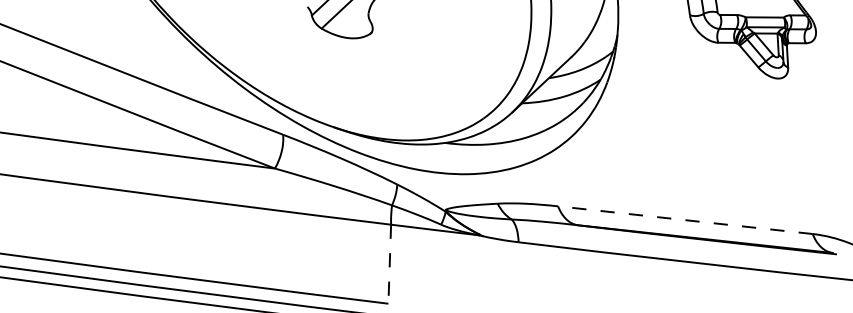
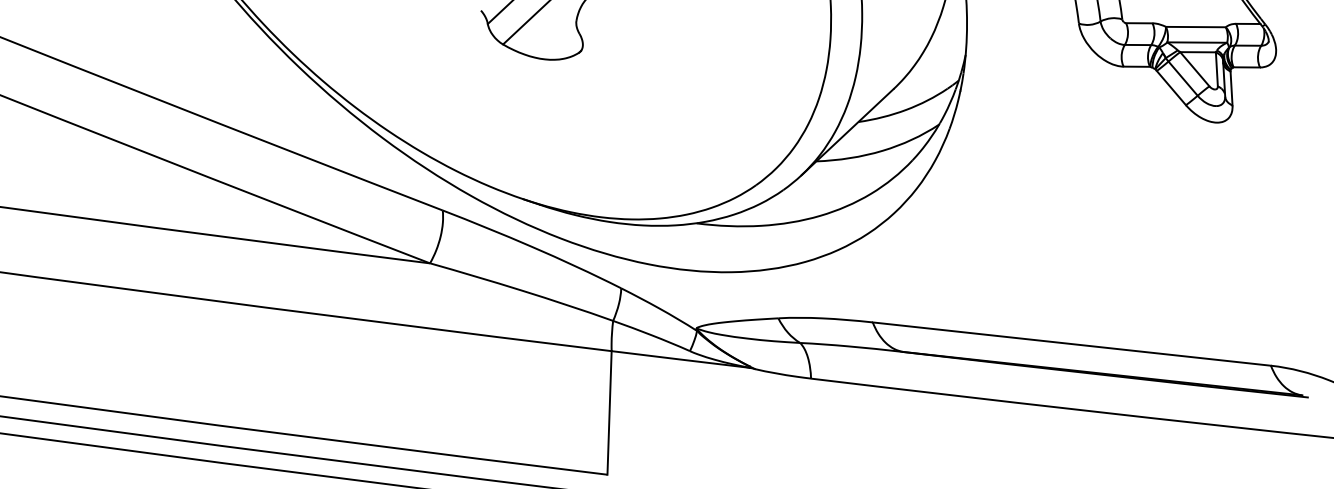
line: (684, 220) -> (1070, 344), dashed -> solid
line: (389, 264) -> (609, 413), dashed -> solid

